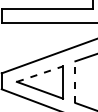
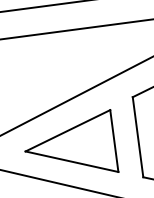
line: (40, 74) -> (69, 131), dashed -> solid
line: (75, 82) -> (138, 137), dashed -> solid

